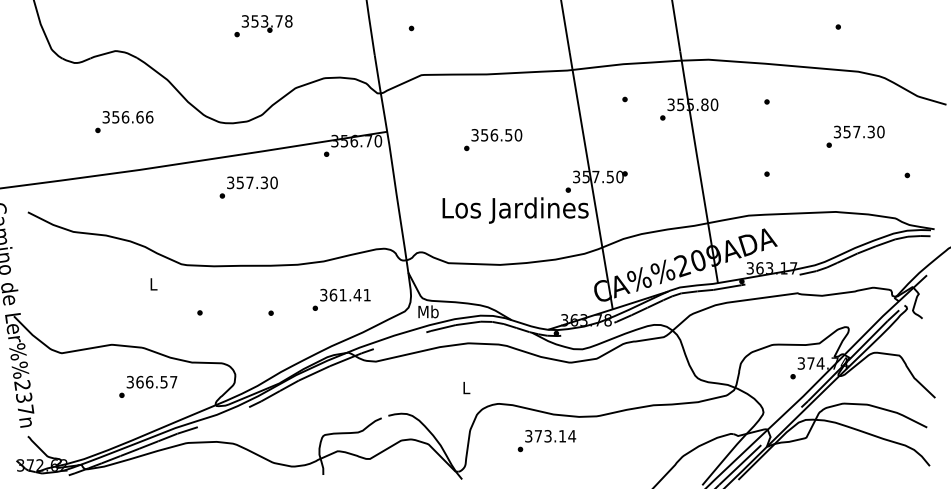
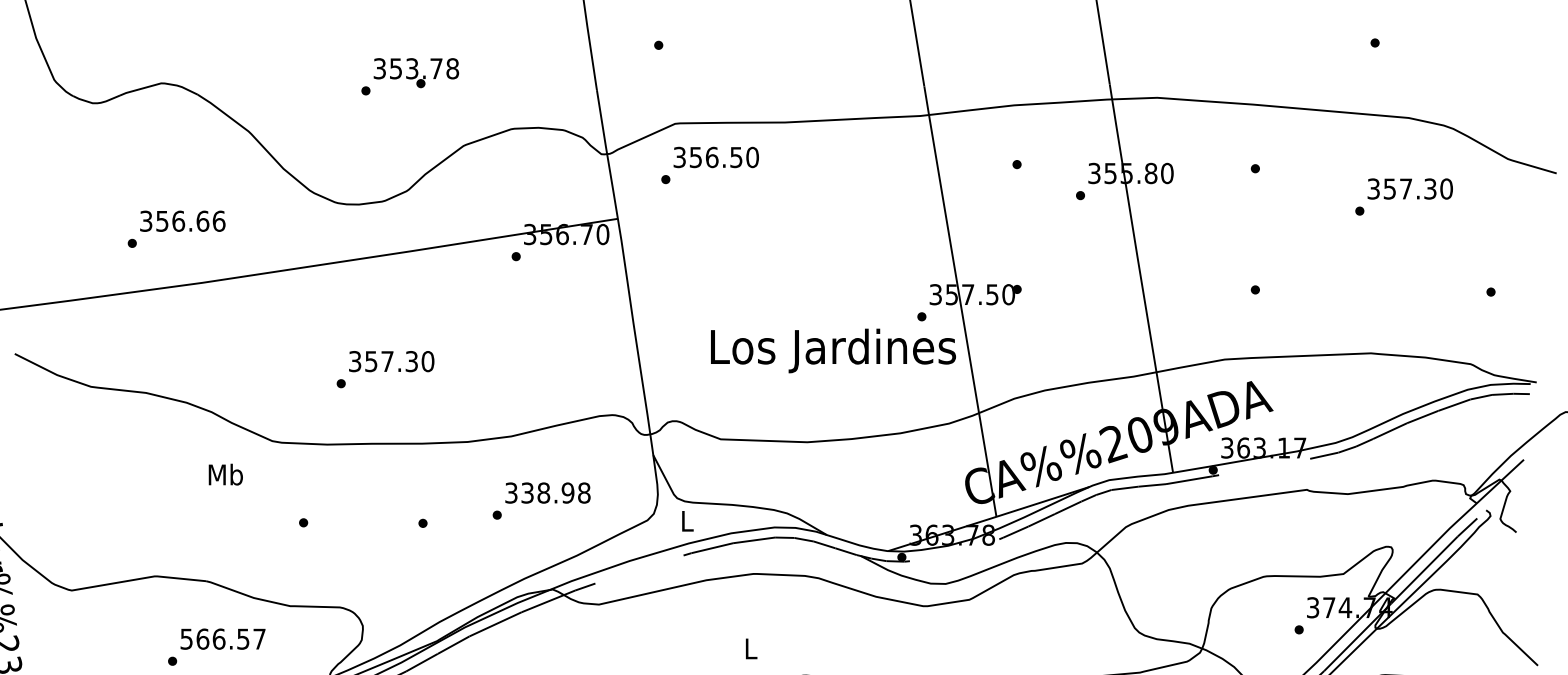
text: (263, 26) -> (410, 77), moved
text: (124, 122) -> (176, 230), moved
text: (855, 136) -> (1403, 196), moved
text: (493, 140) -> (710, 166), moved
text: (248, 187) -> (385, 369), moved
text: (153, 283) -> (225, 473), L -> Mb
text: (349, 294) -> (554, 491), 361.41 -> 338.98
text: (428, 311) -> (687, 520), Mb -> L
text: (130, 381) -> (186, 637), 366.57 -> 566.57

